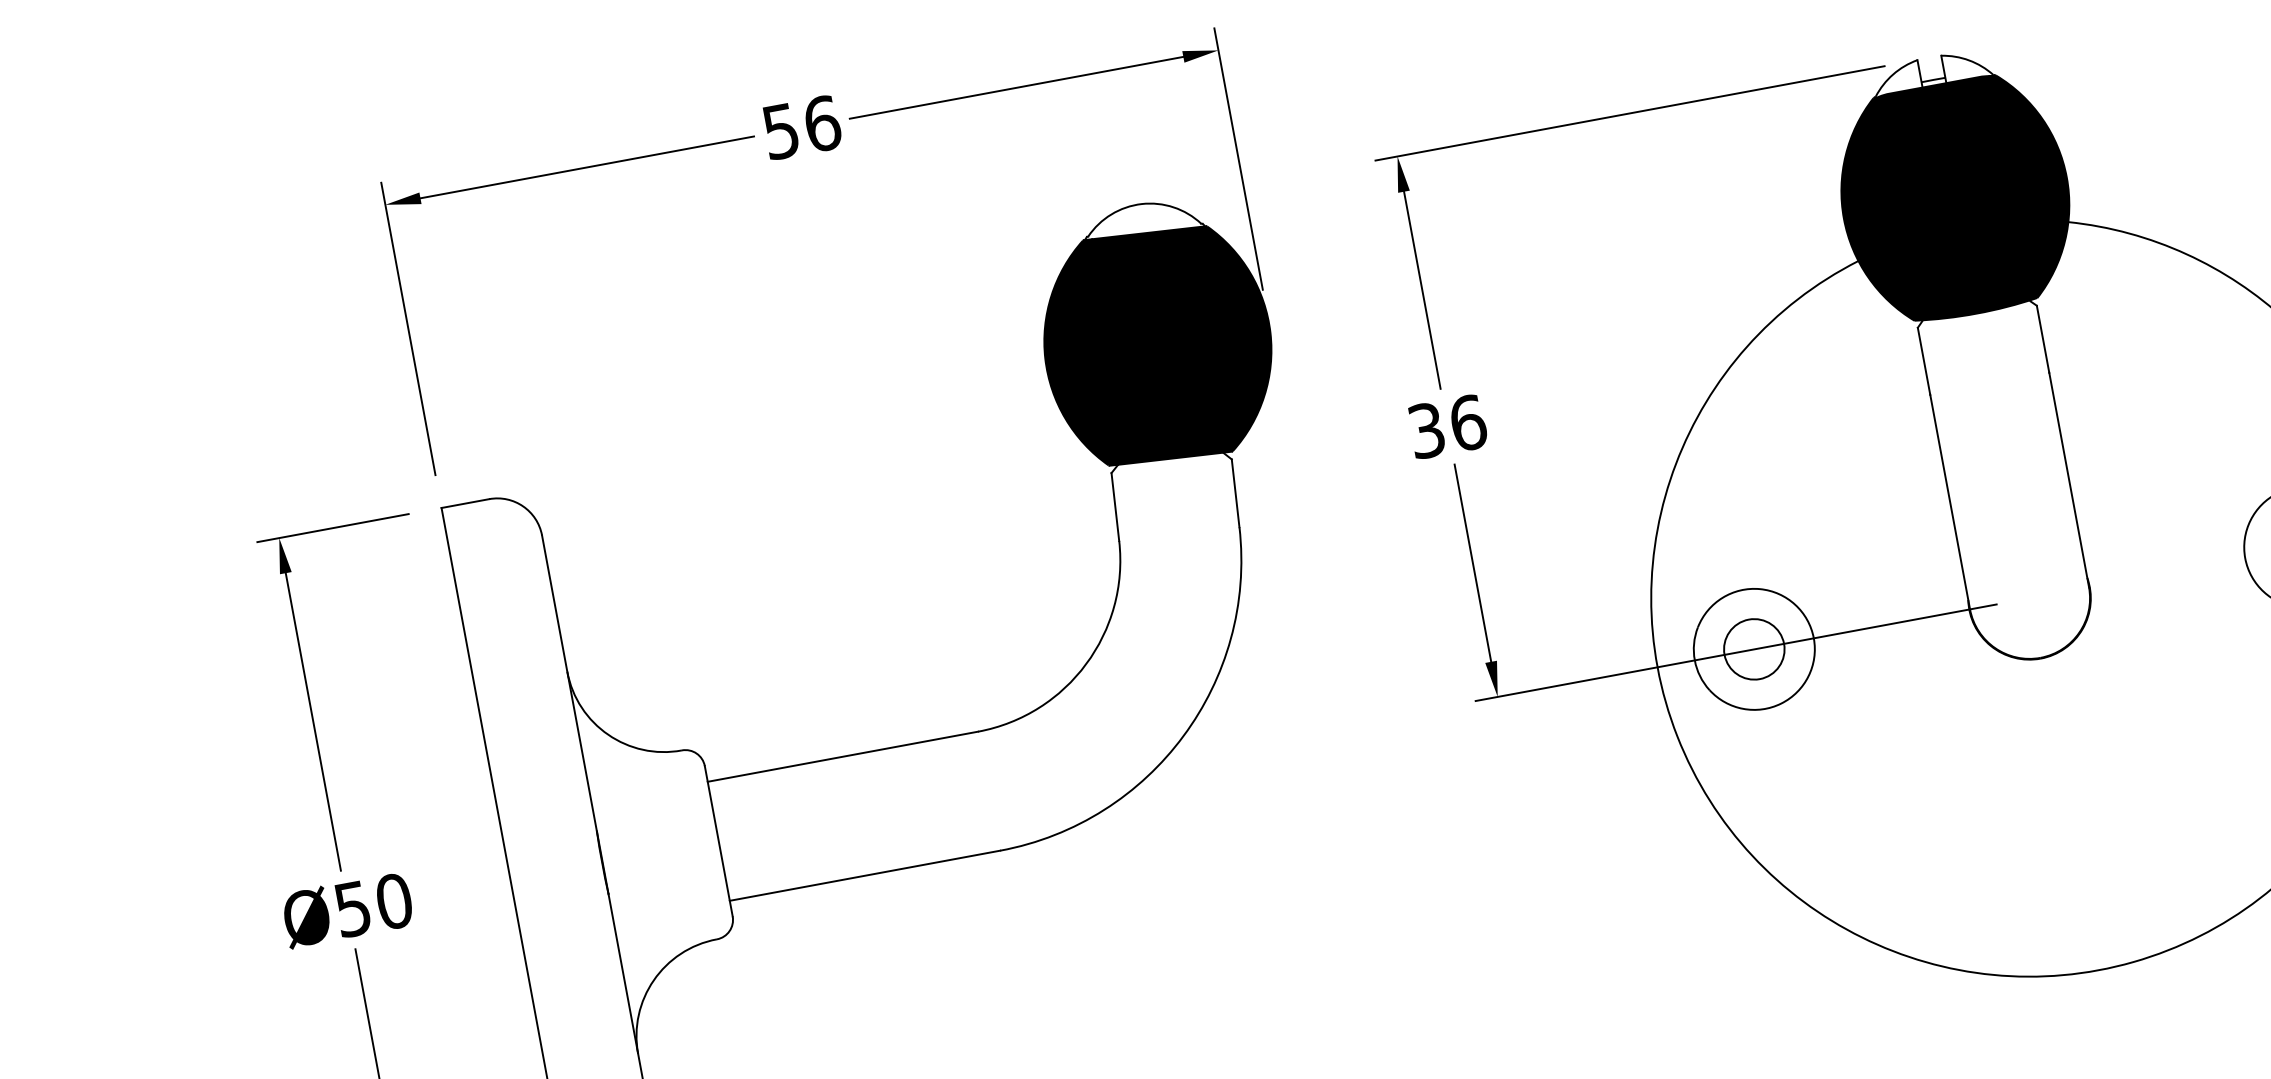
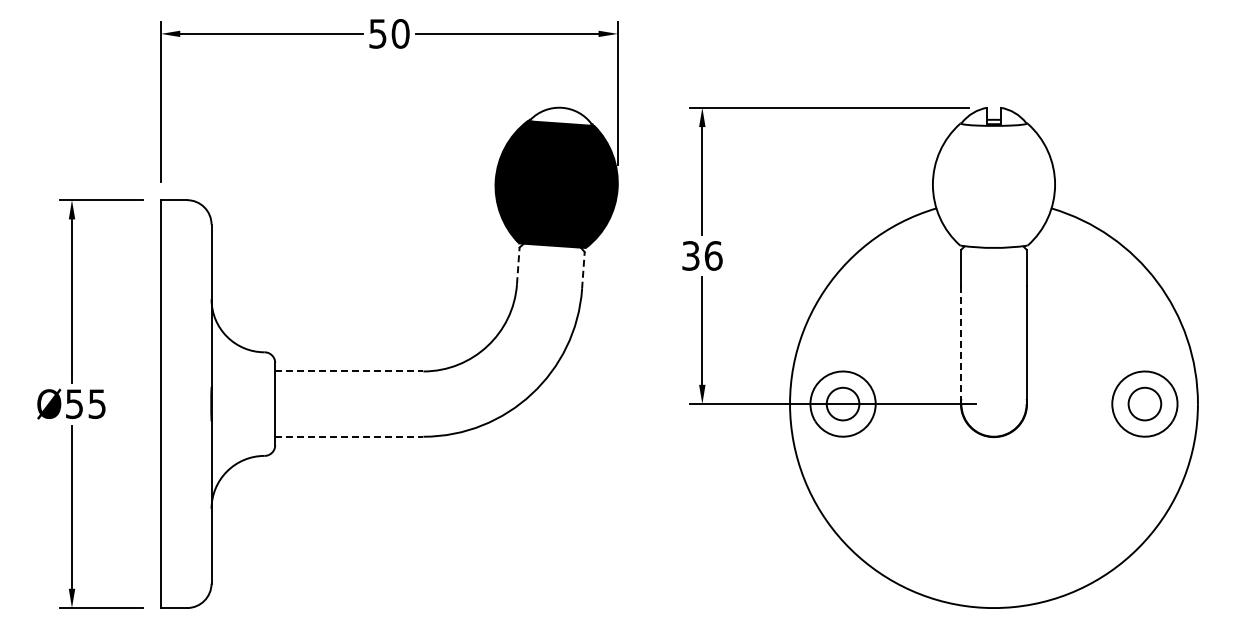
text: (822, 123) -> (400, 33), 56 -> 50
fill: (1954, 198) -> (993, 184), removed
line: (1235, 491) -> (583, 269), solid -> dashed
line: (1950, 502) -> (961, 345), solid -> dashed
line: (1115, 506) -> (518, 265), solid -> dashed
line: (843, 756) -> (349, 371), solid -> dashed
line: (865, 875) -> (349, 436), solid -> dashed
text: (394, 902) -> (97, 404), Ø50 -> Ø55

